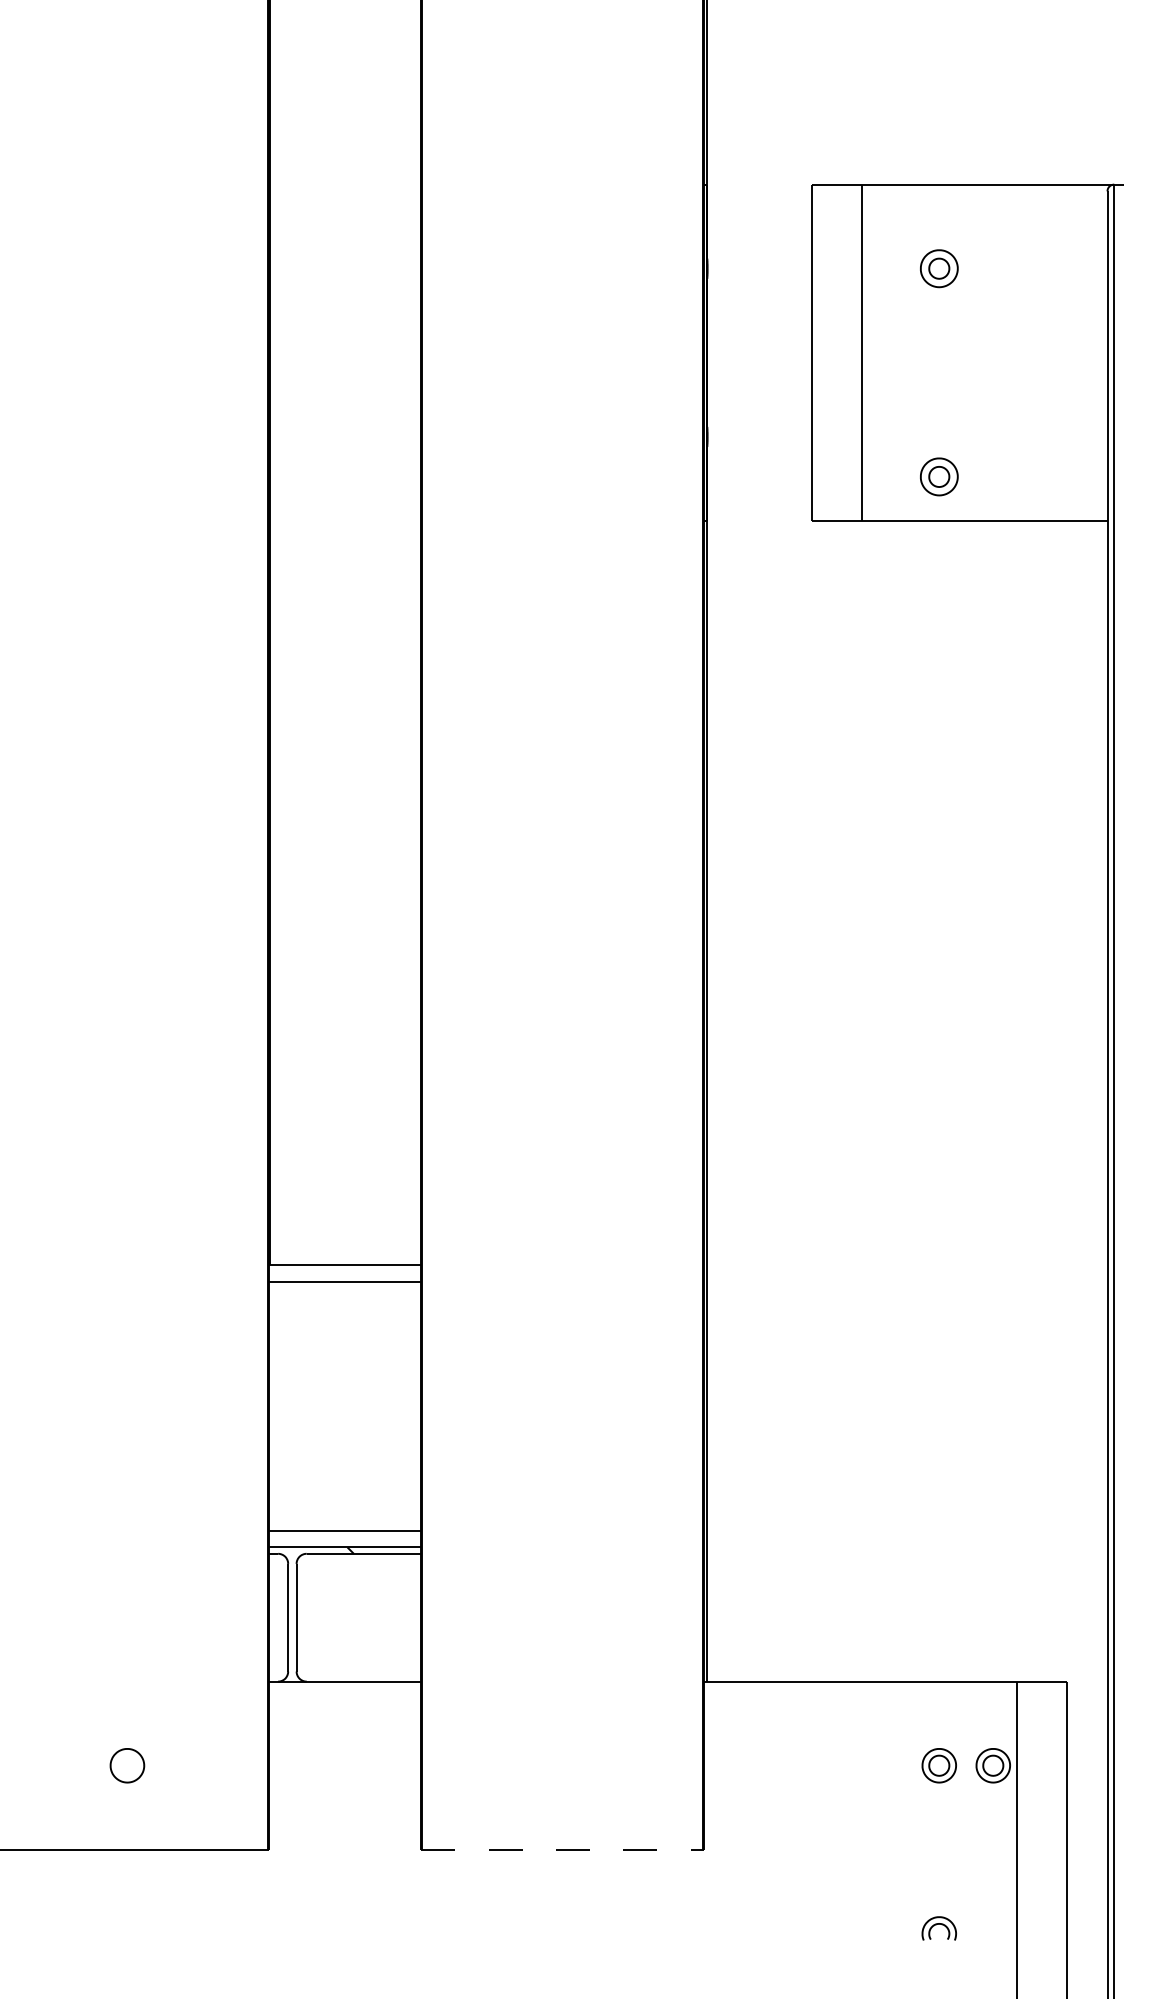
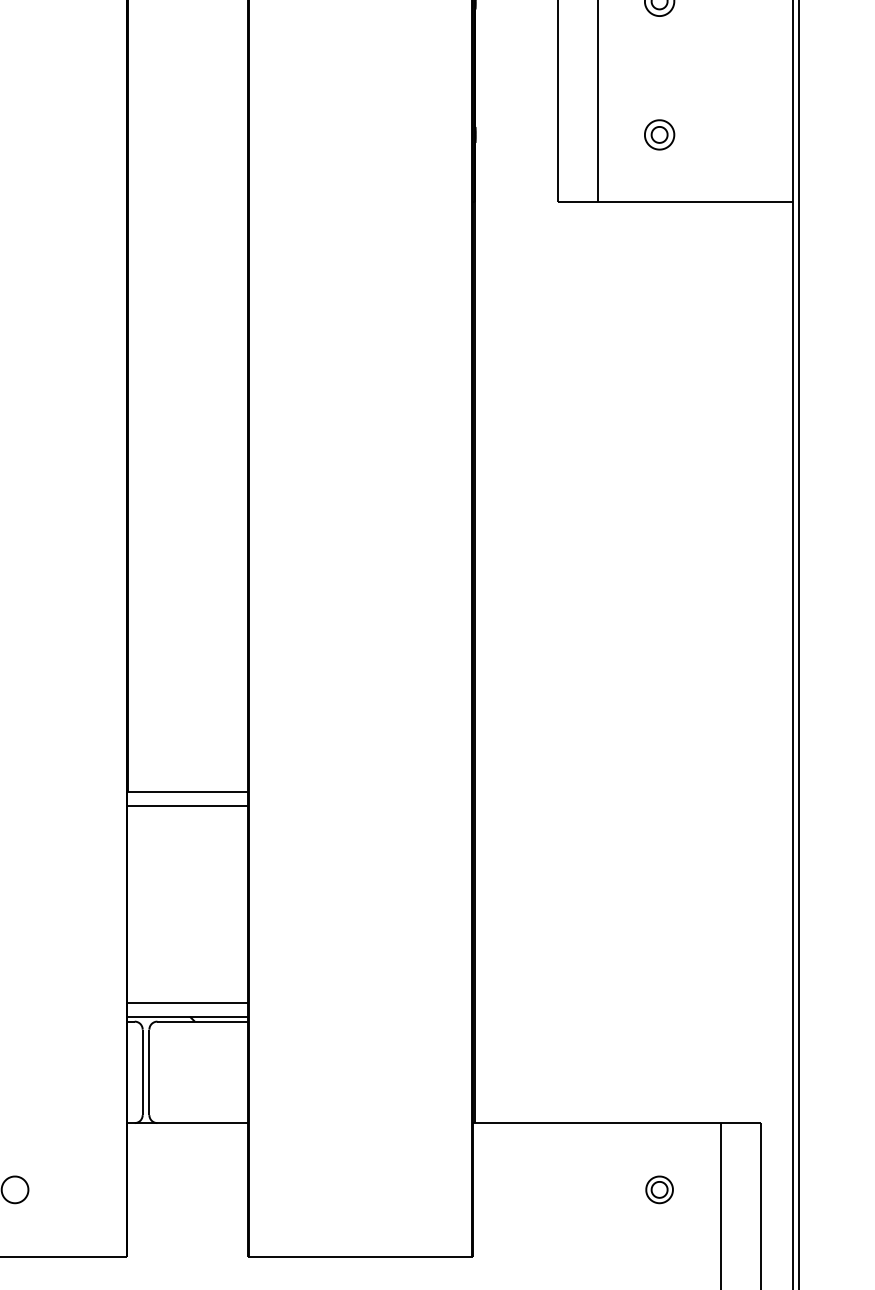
part: (939, 476) -> (659, 134), moved
part: (992, 1765) -> (701, 1189), removed
line: (562, 1849) -> (360, 1256), dashed -> solid

